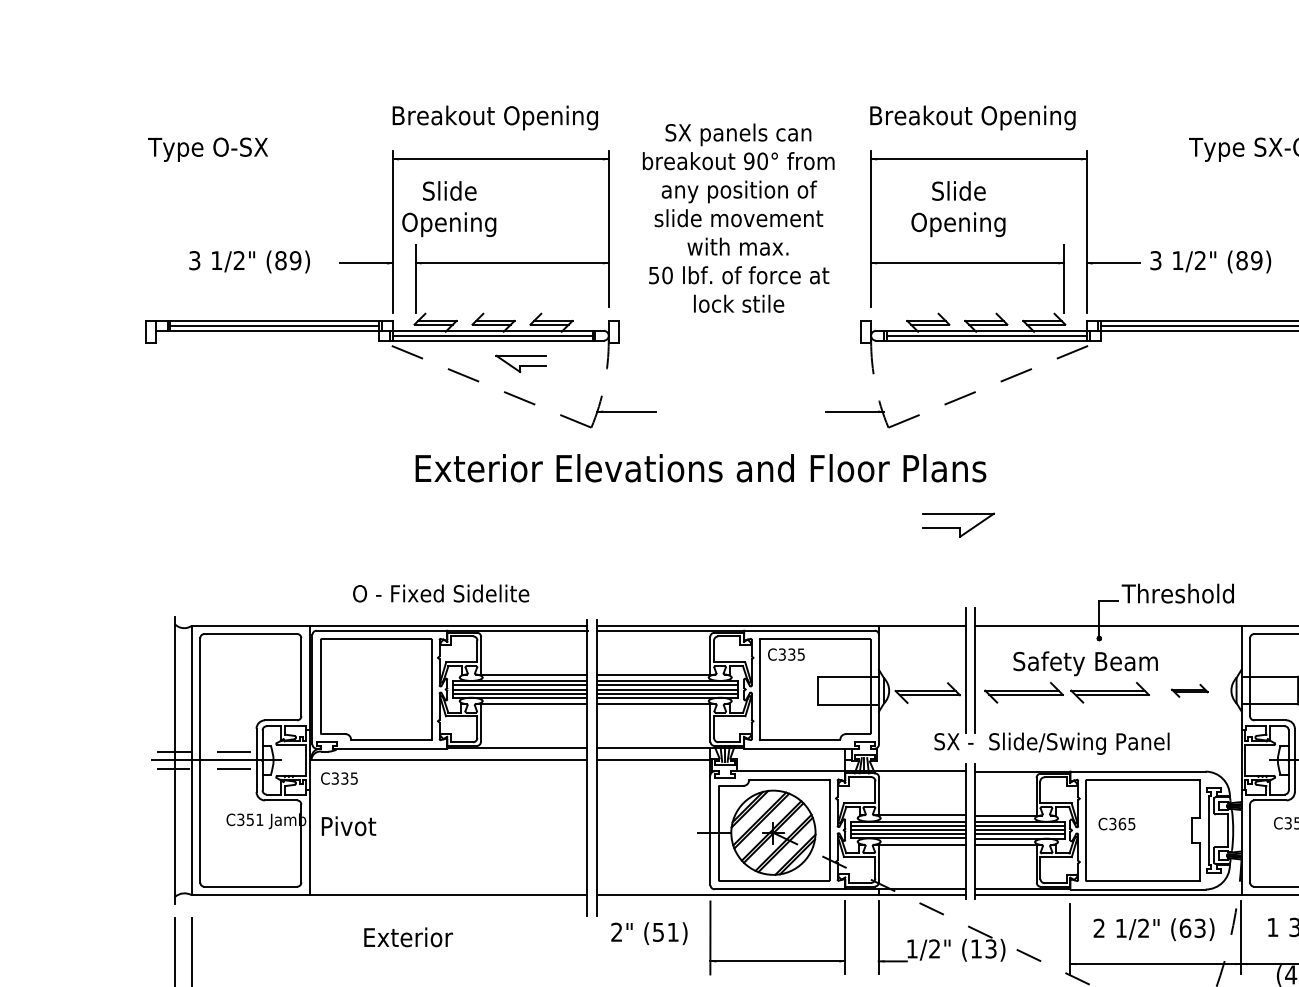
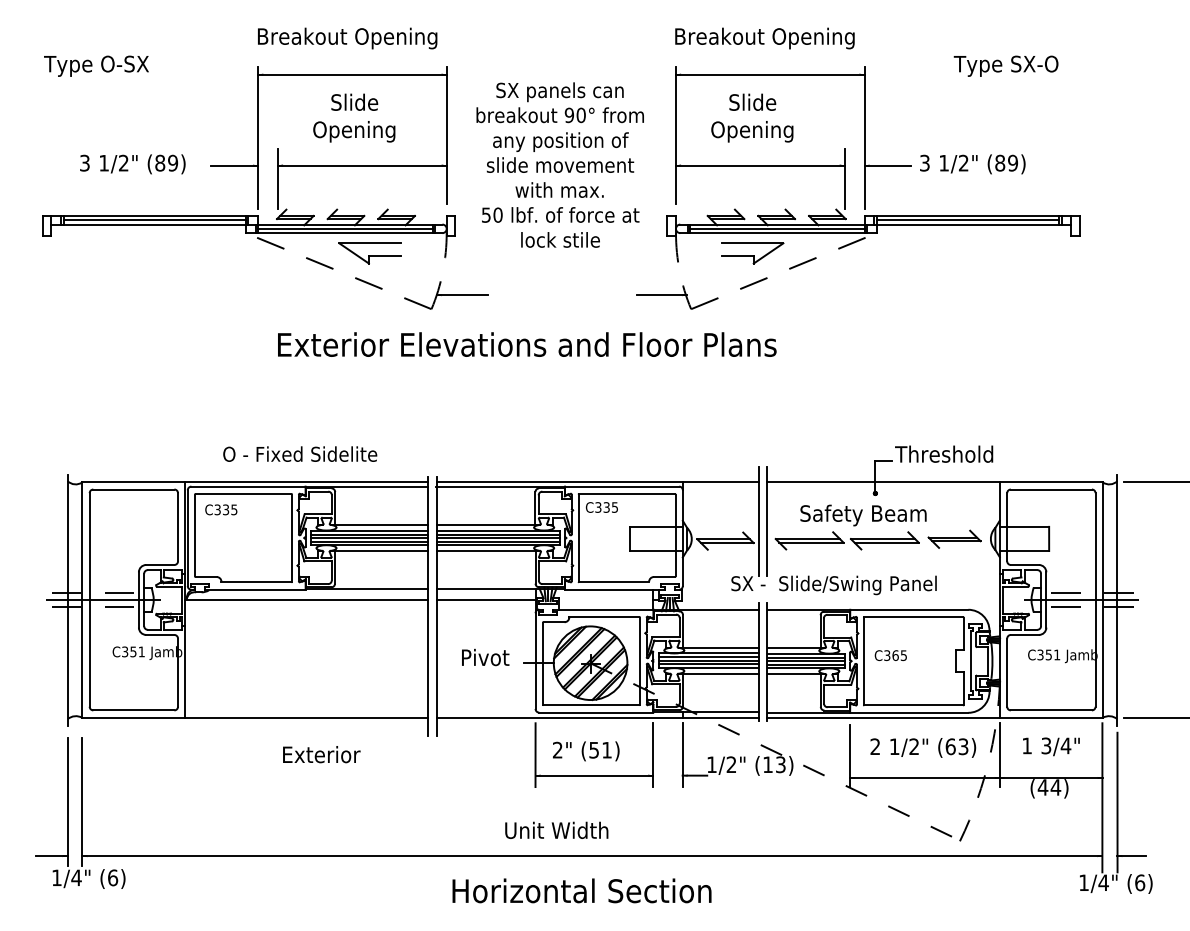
text: (449, 208) -> (354, 117), moved
text: (737, 217) -> (559, 164), moved
part: (520, 363) -> (369, 253), size x1.43
part: (958, 525) -> (752, 253), moved
part: (1189, 690) -> (954, 538), size x1.67
text: (339, 778) -> (221, 509), moved
text: (348, 826) -> (485, 657), moved
text: (649, 933) -> (586, 751), moved
text: (408, 937) -> (321, 754), moved

